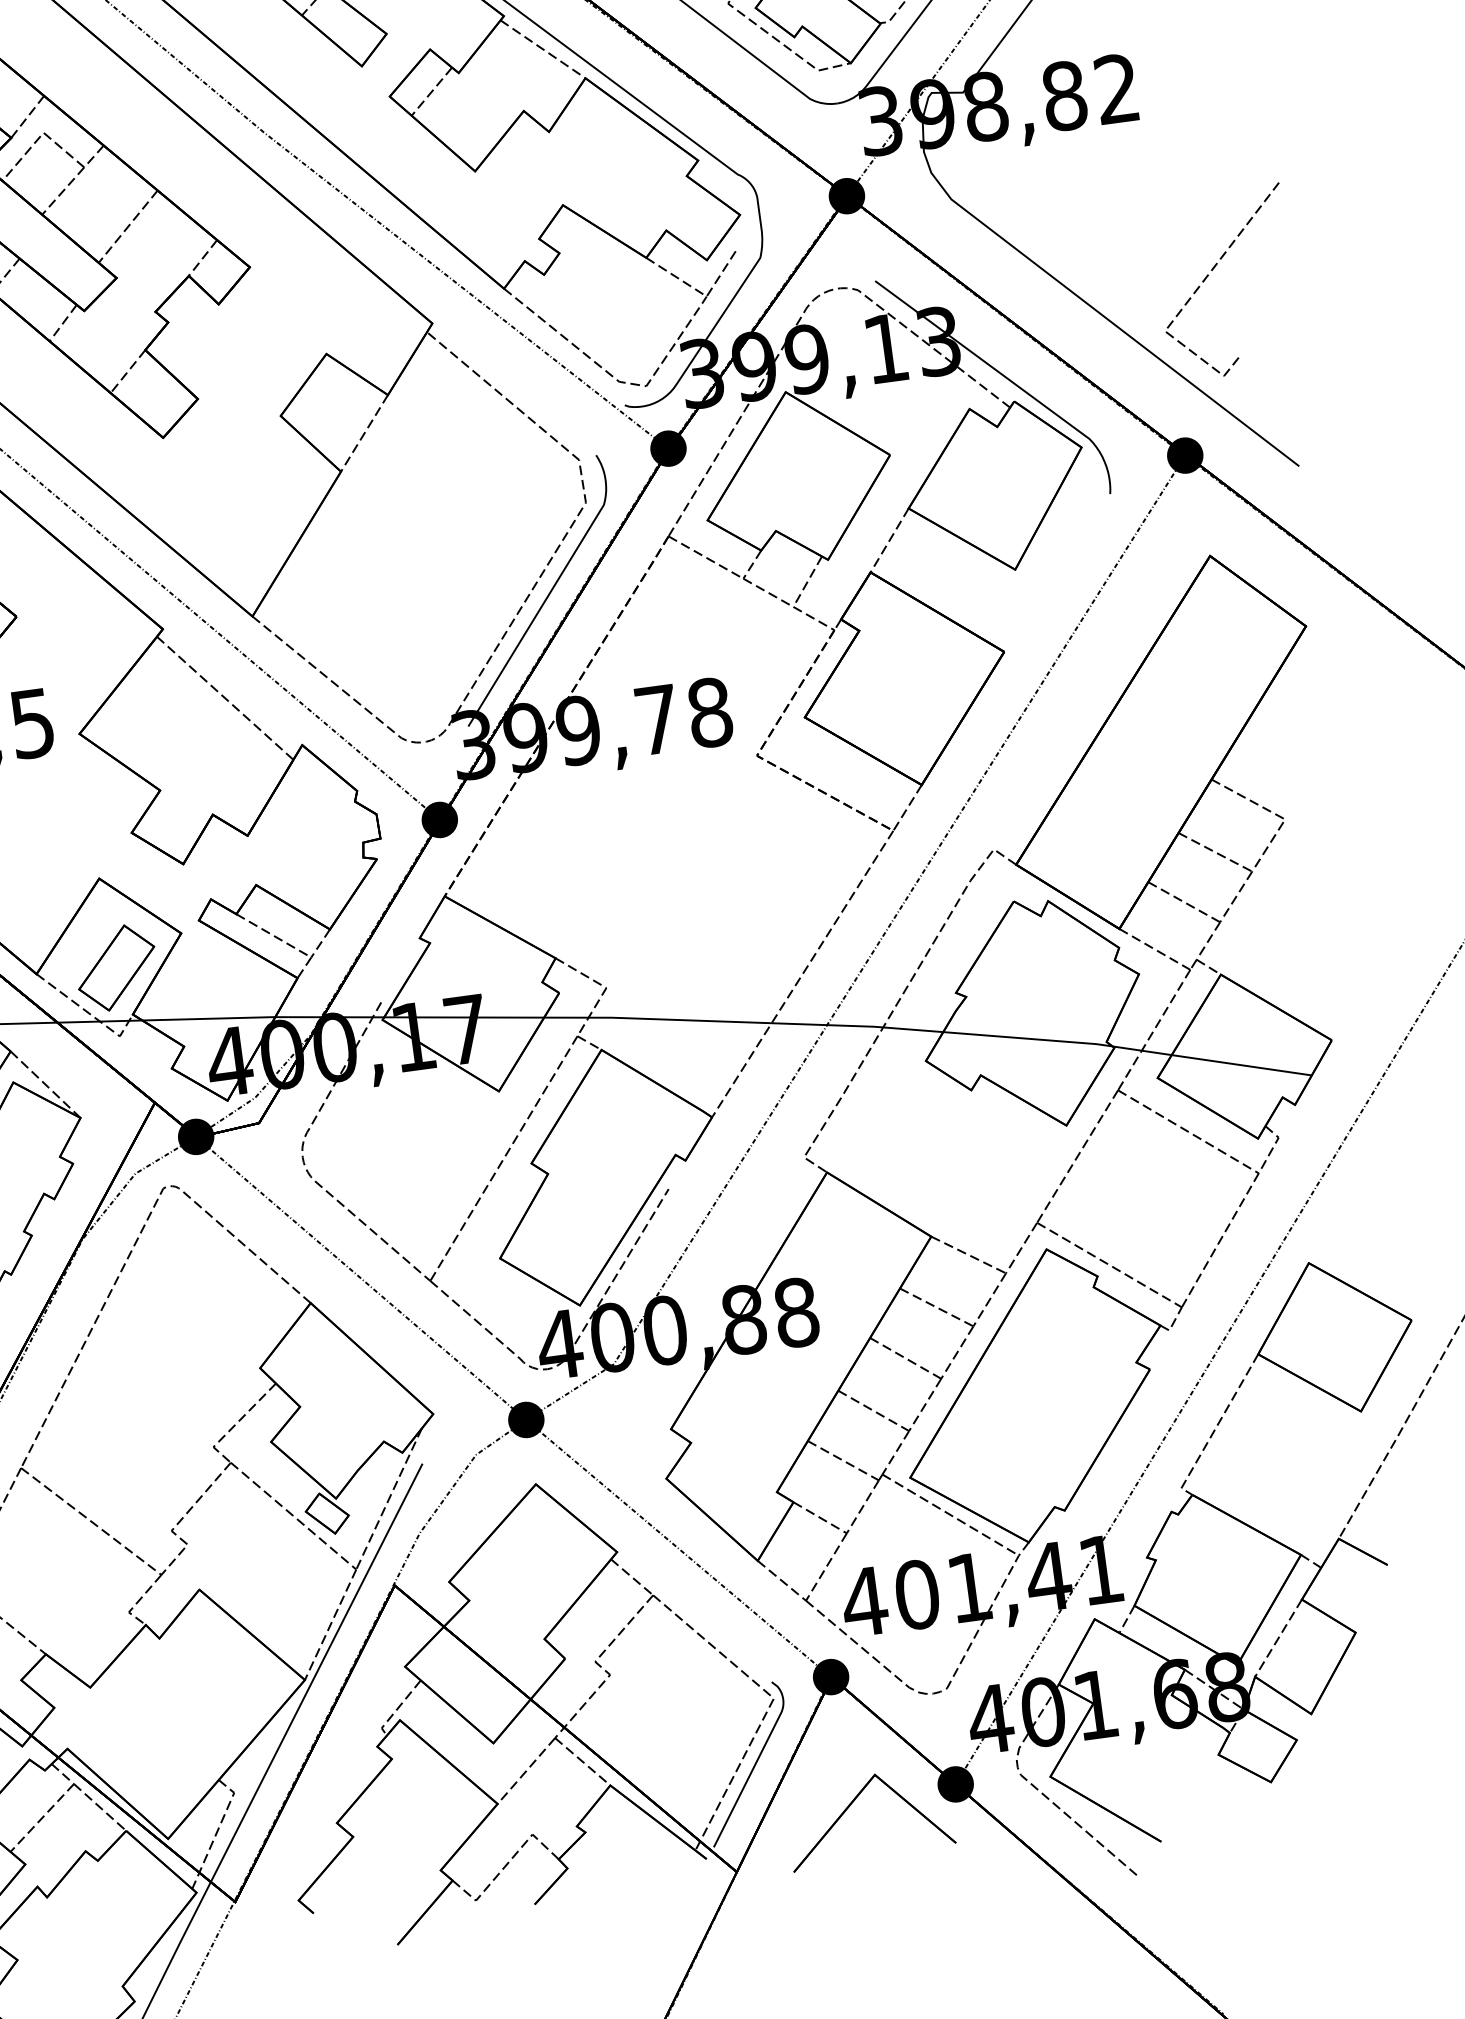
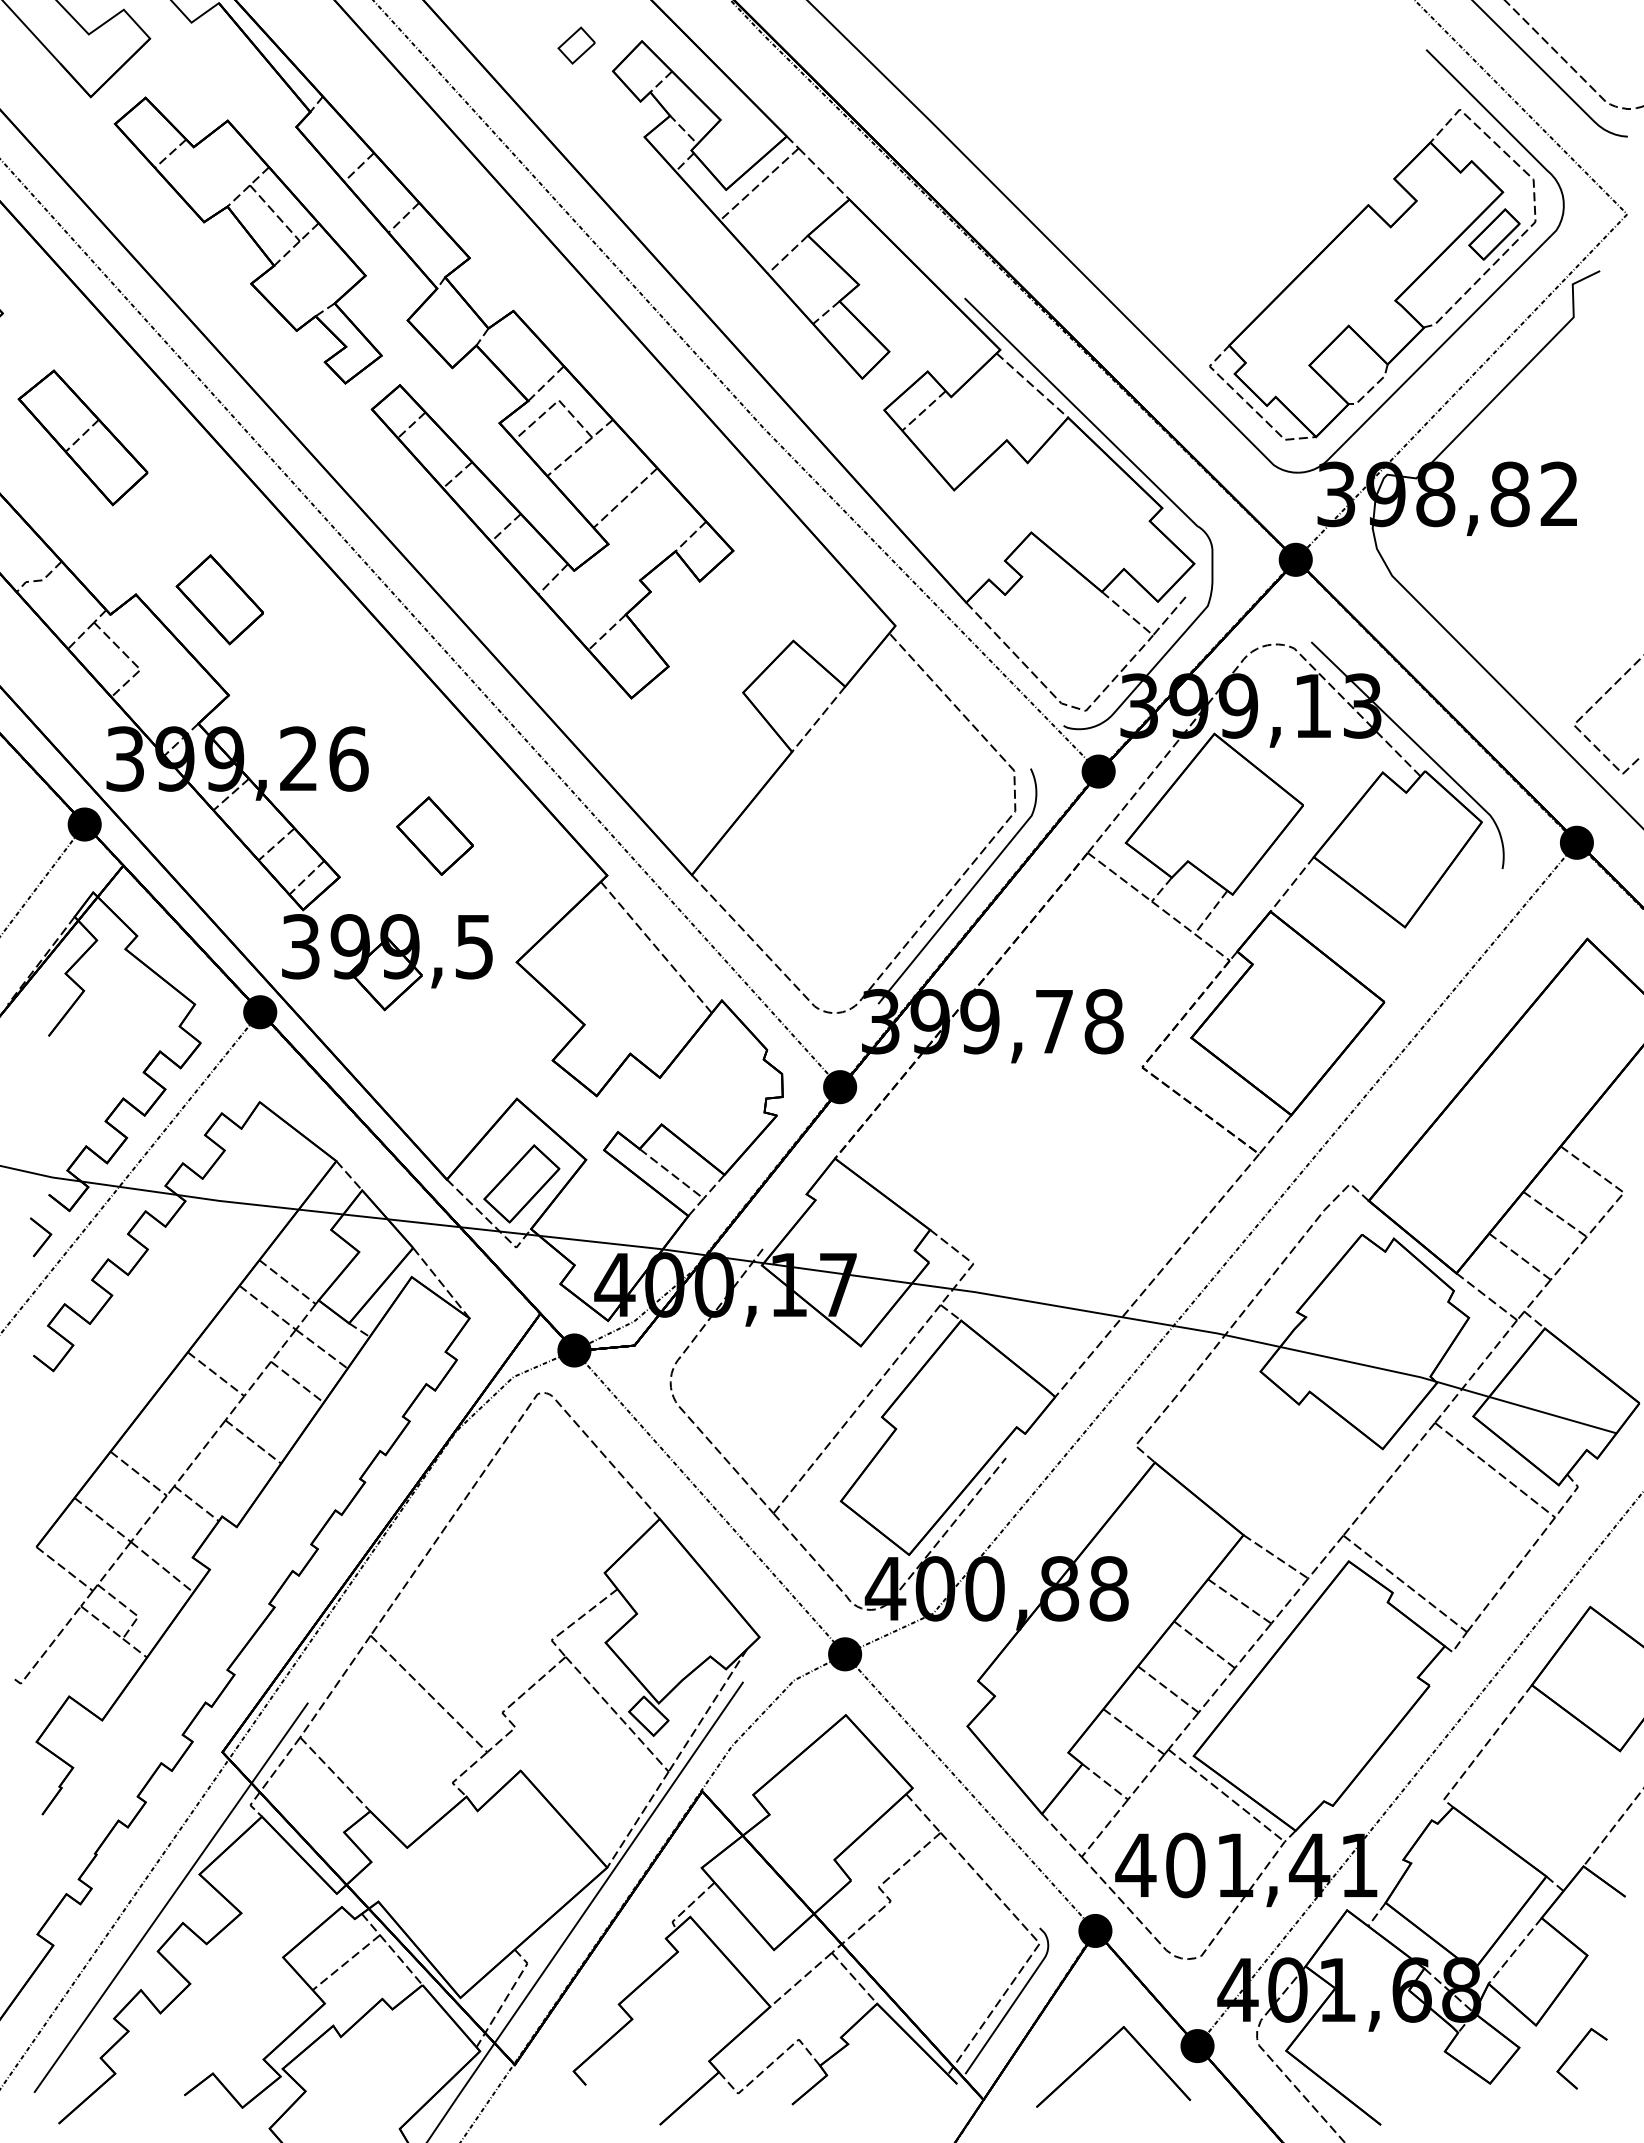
part: (1355, 1737) -> (1574, 2052), added

